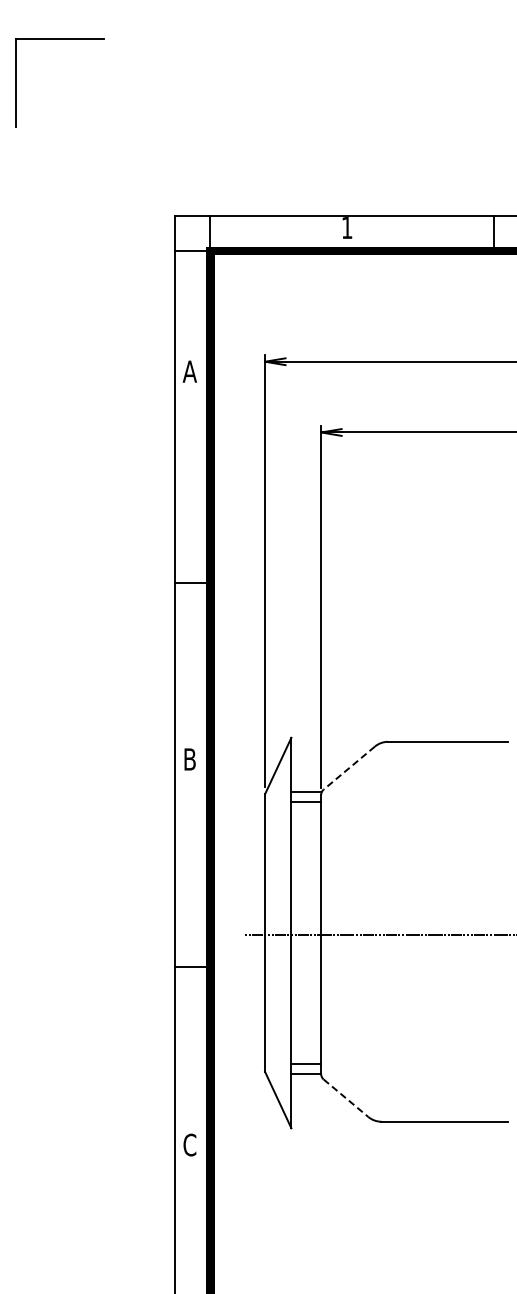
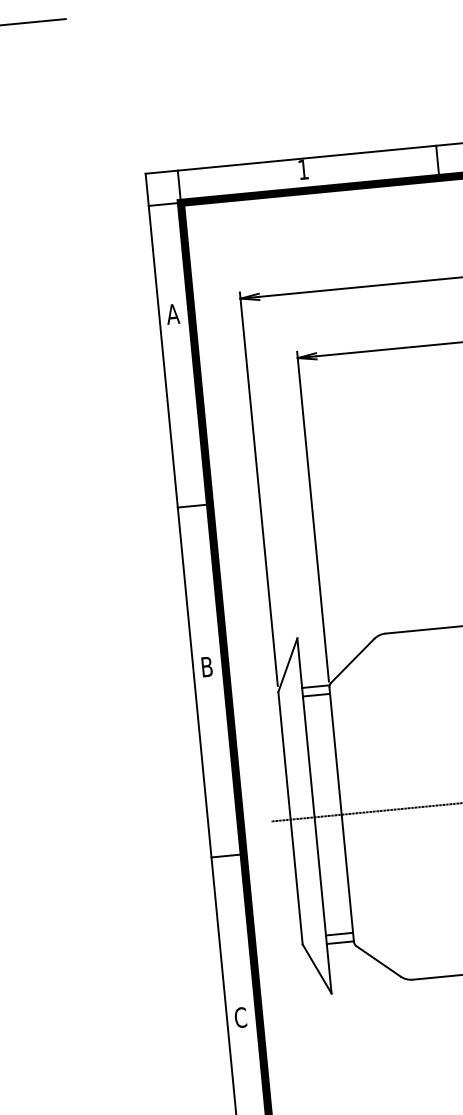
line: (348, 768) -> (351, 661), dashed -> solid
line: (346, 1098) -> (379, 961), dashed -> solid

